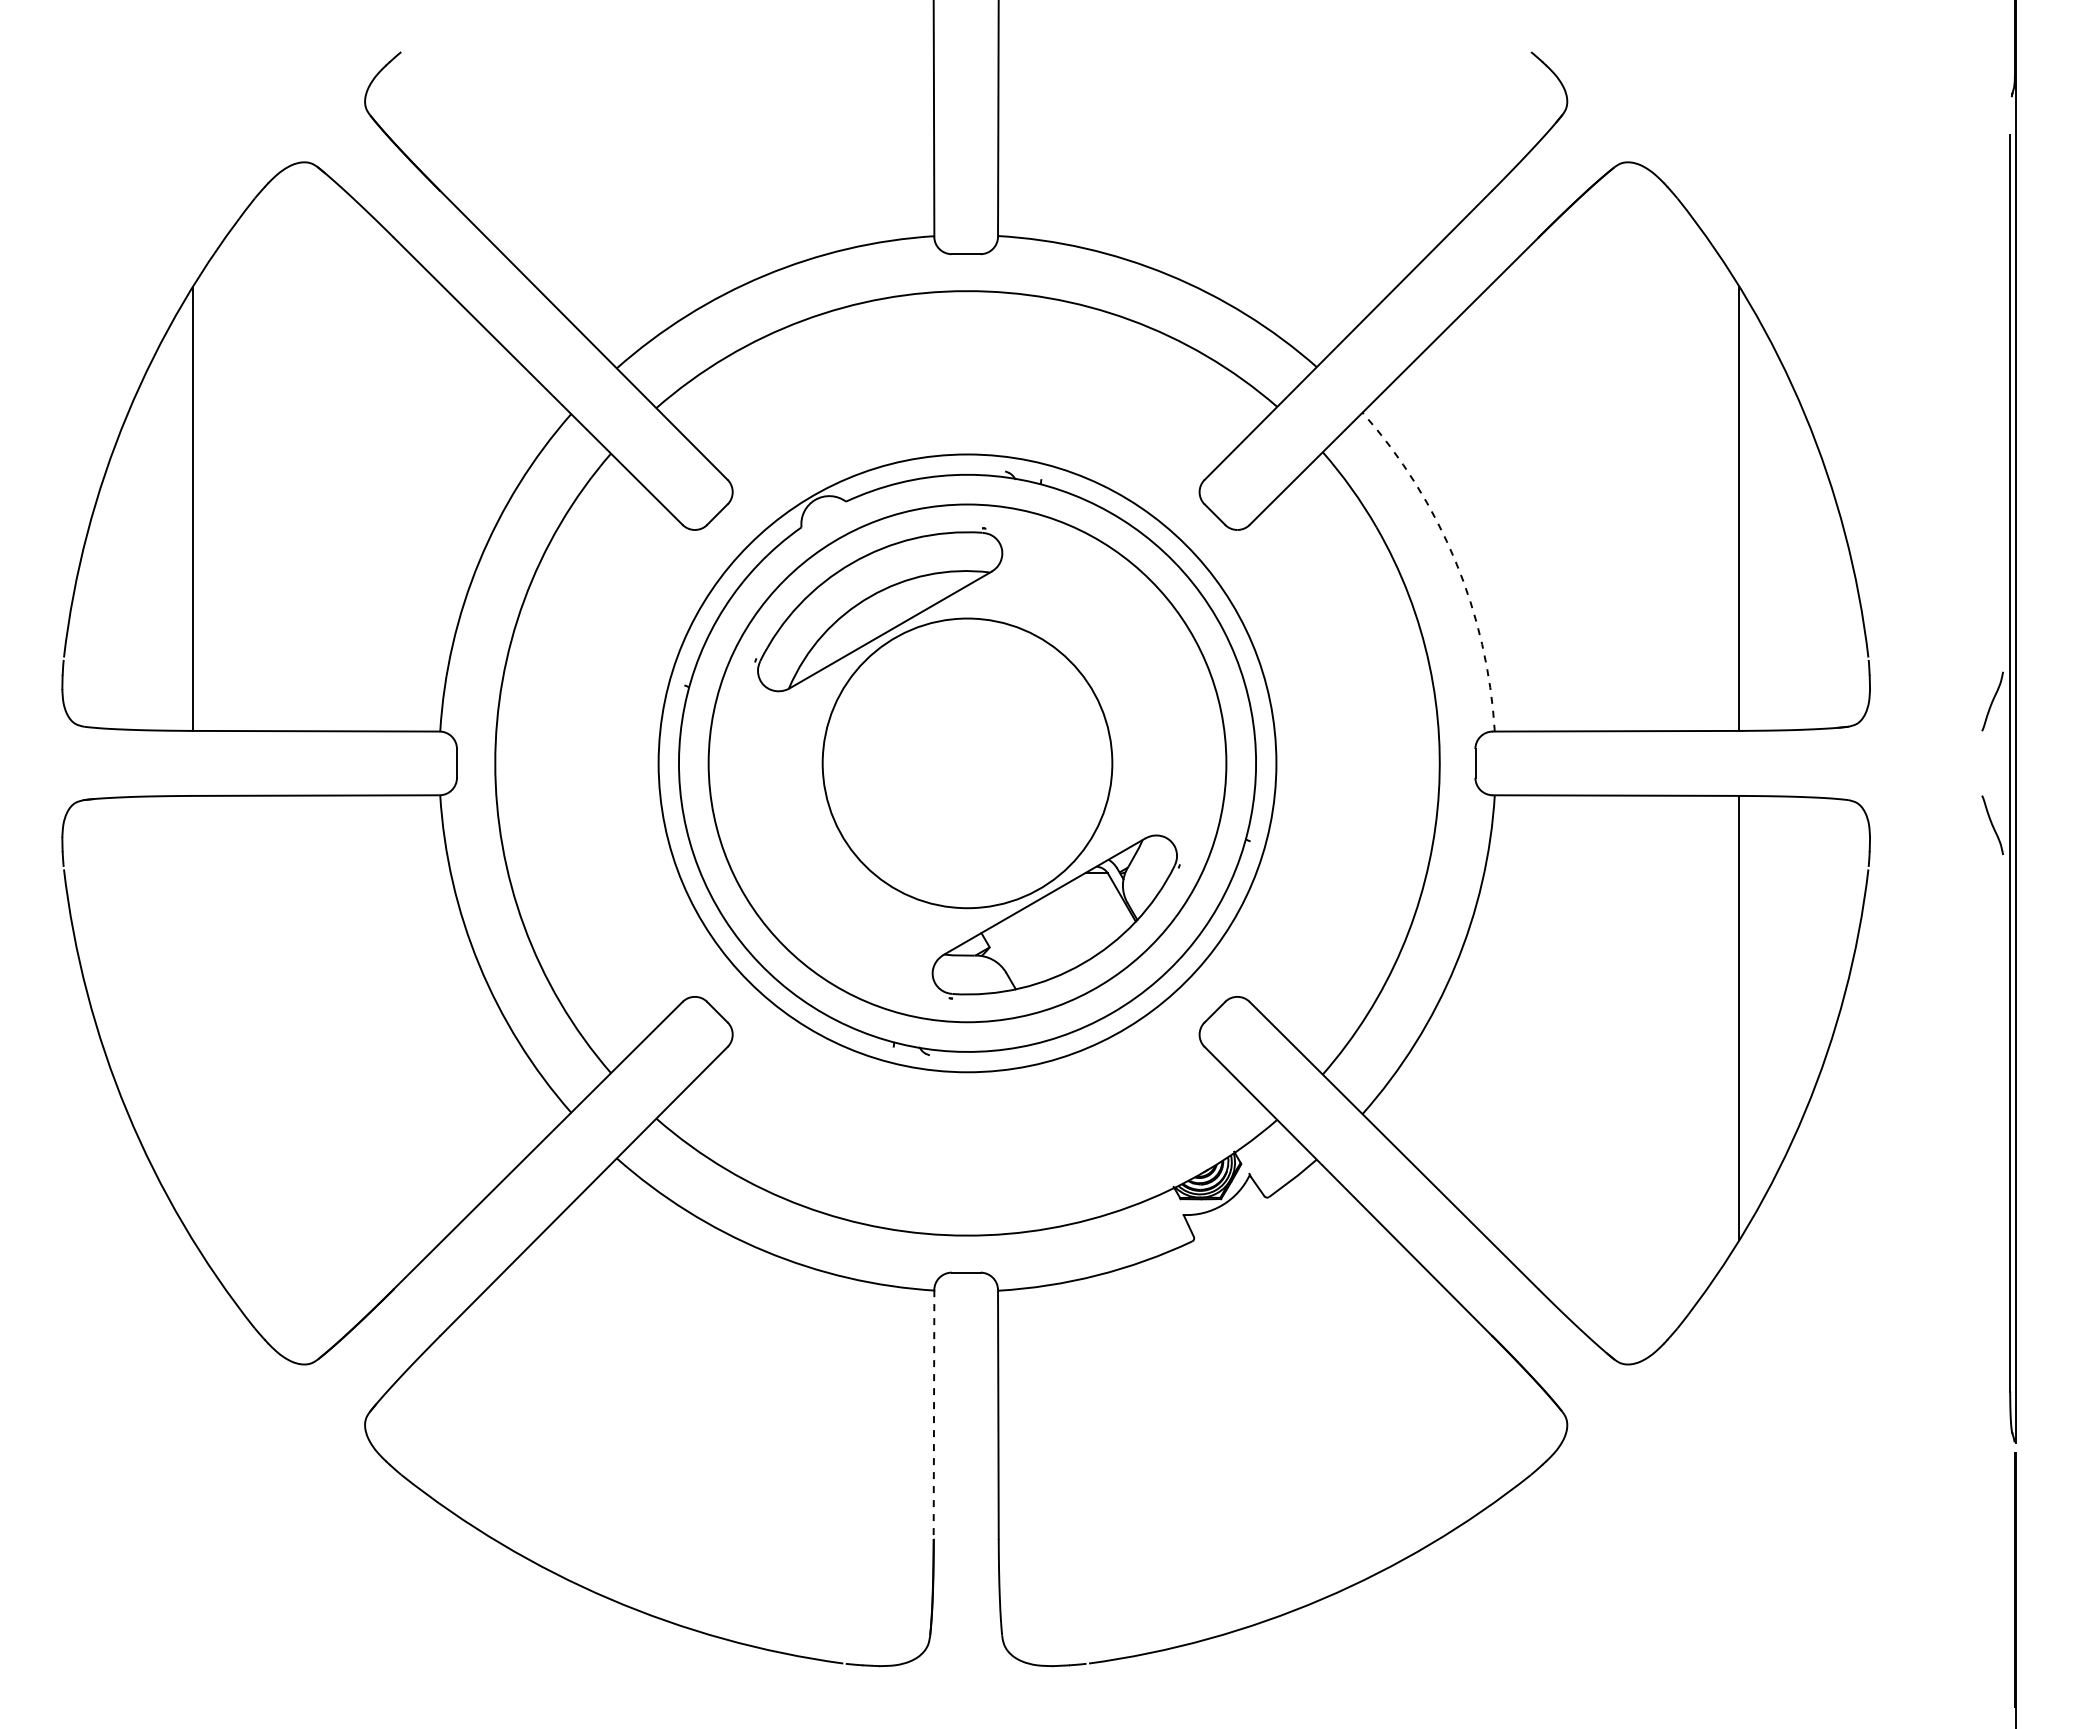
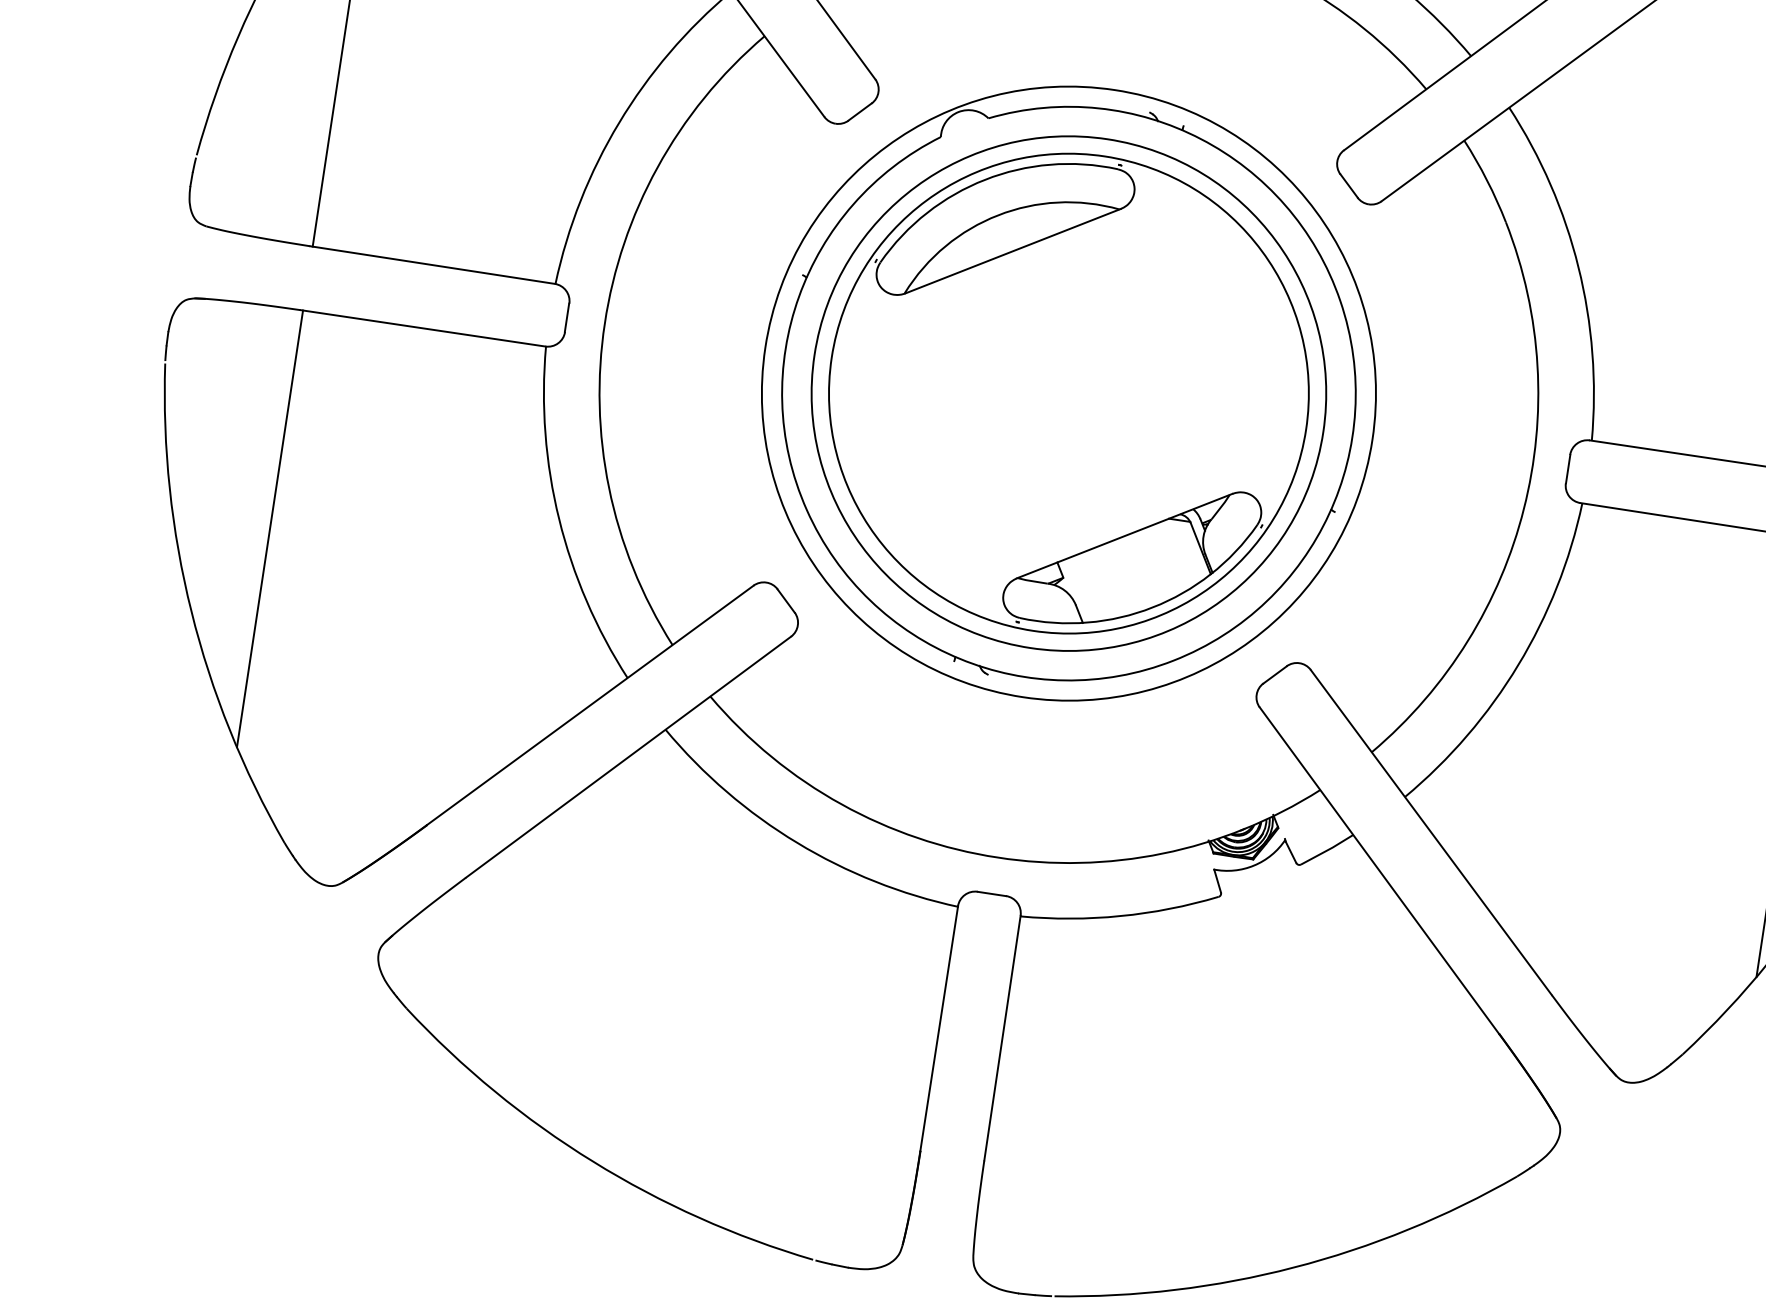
arc: (1455, 561) -> (1578, 267), dashed -> solid
circle: (967, 763) -> (1068, 393), size x1.67
line: (193, 1017) -> (270, 528), added
line: (934, 1415) -> (939, 1029), dashed -> solid

